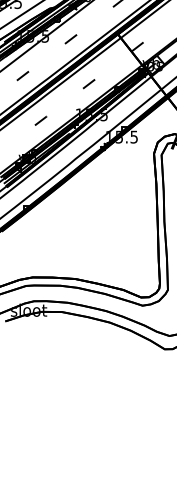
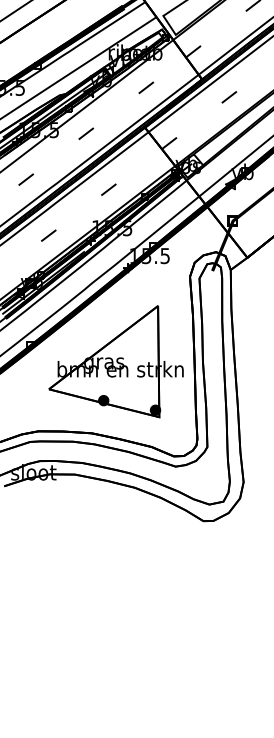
part: (94, 221) -> (115, 361), added

